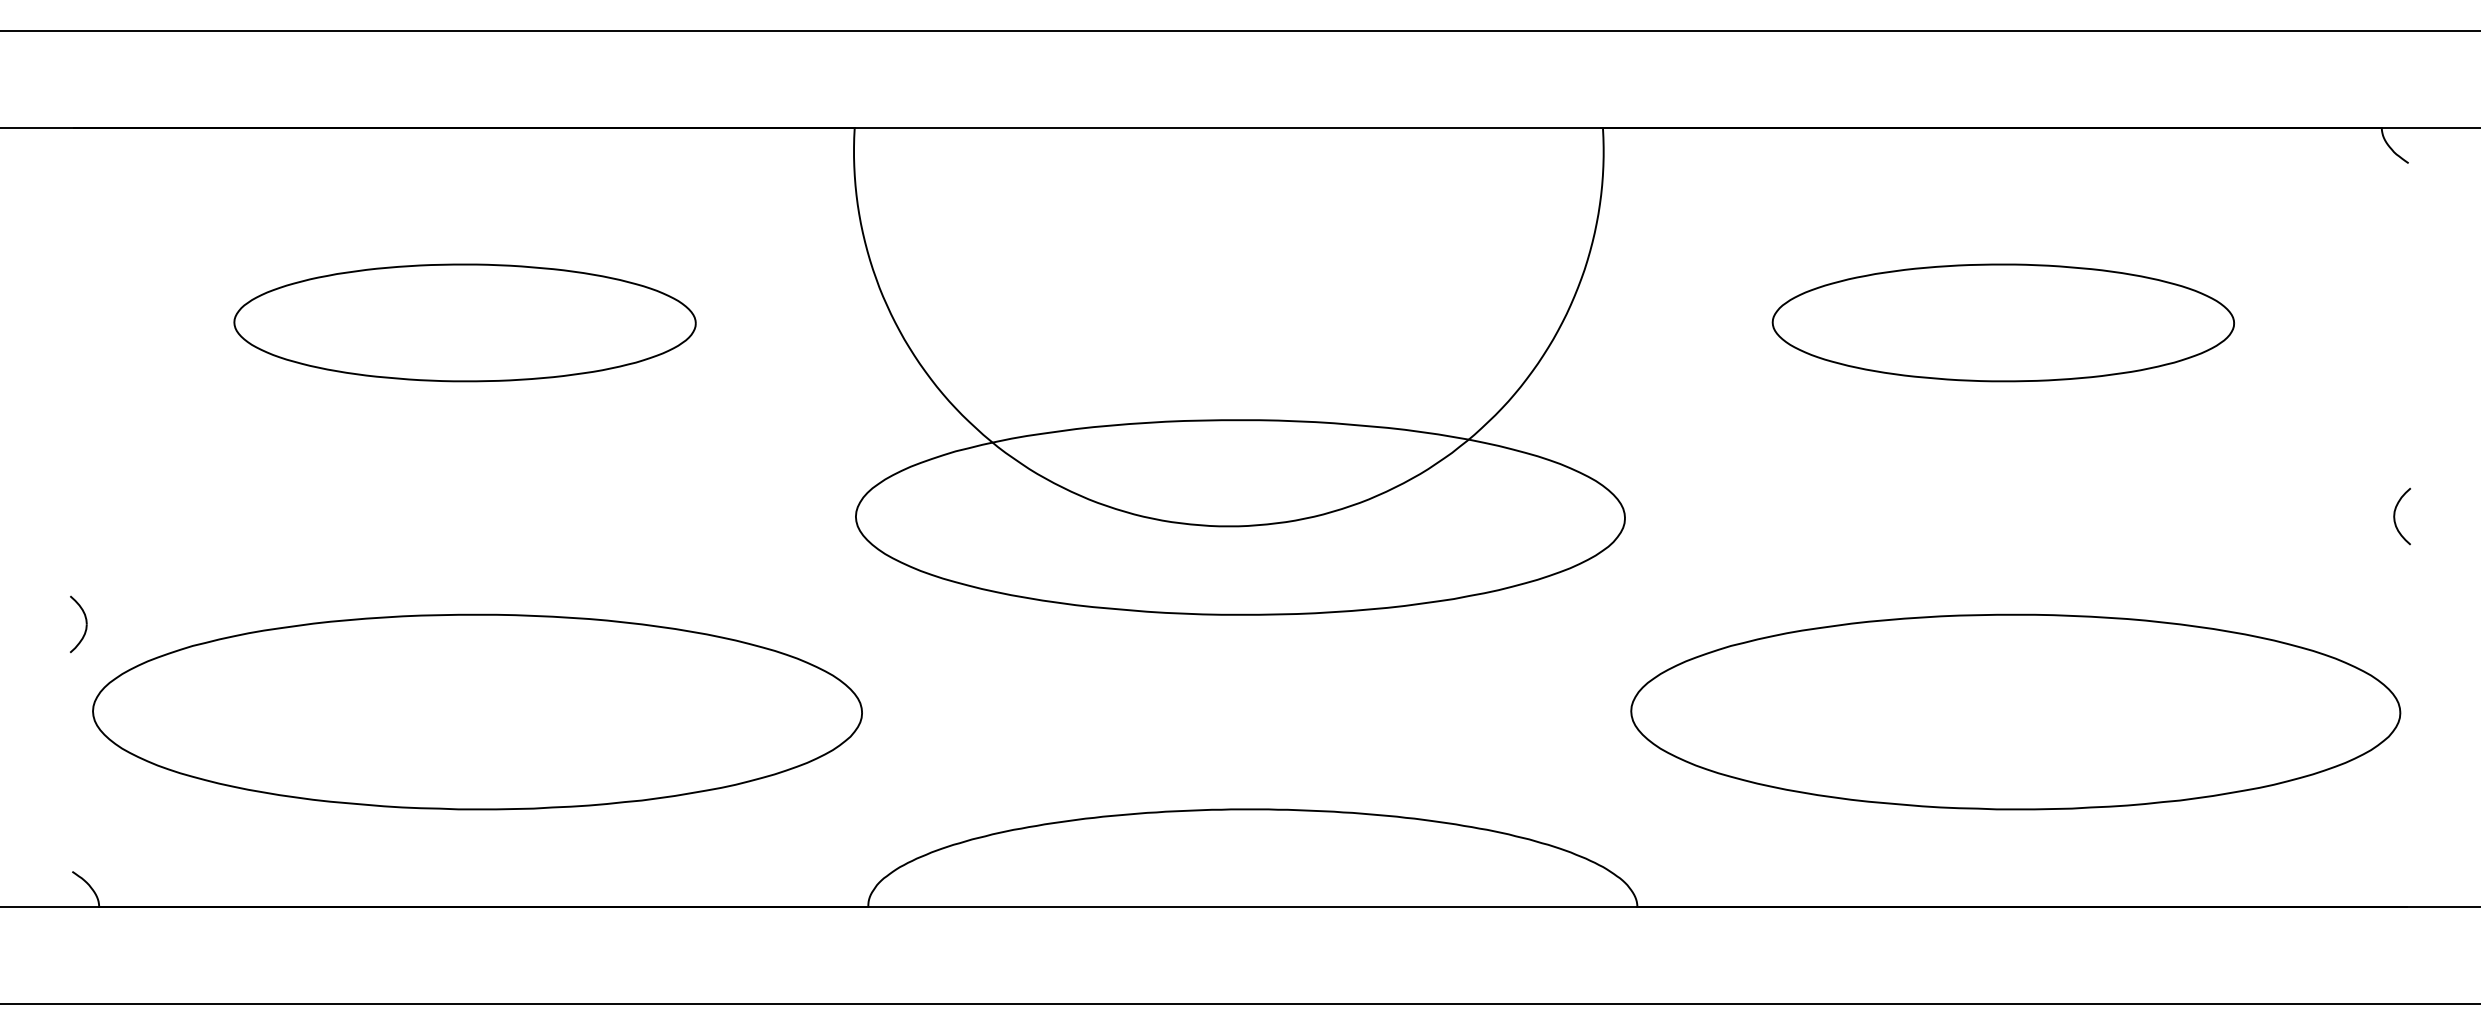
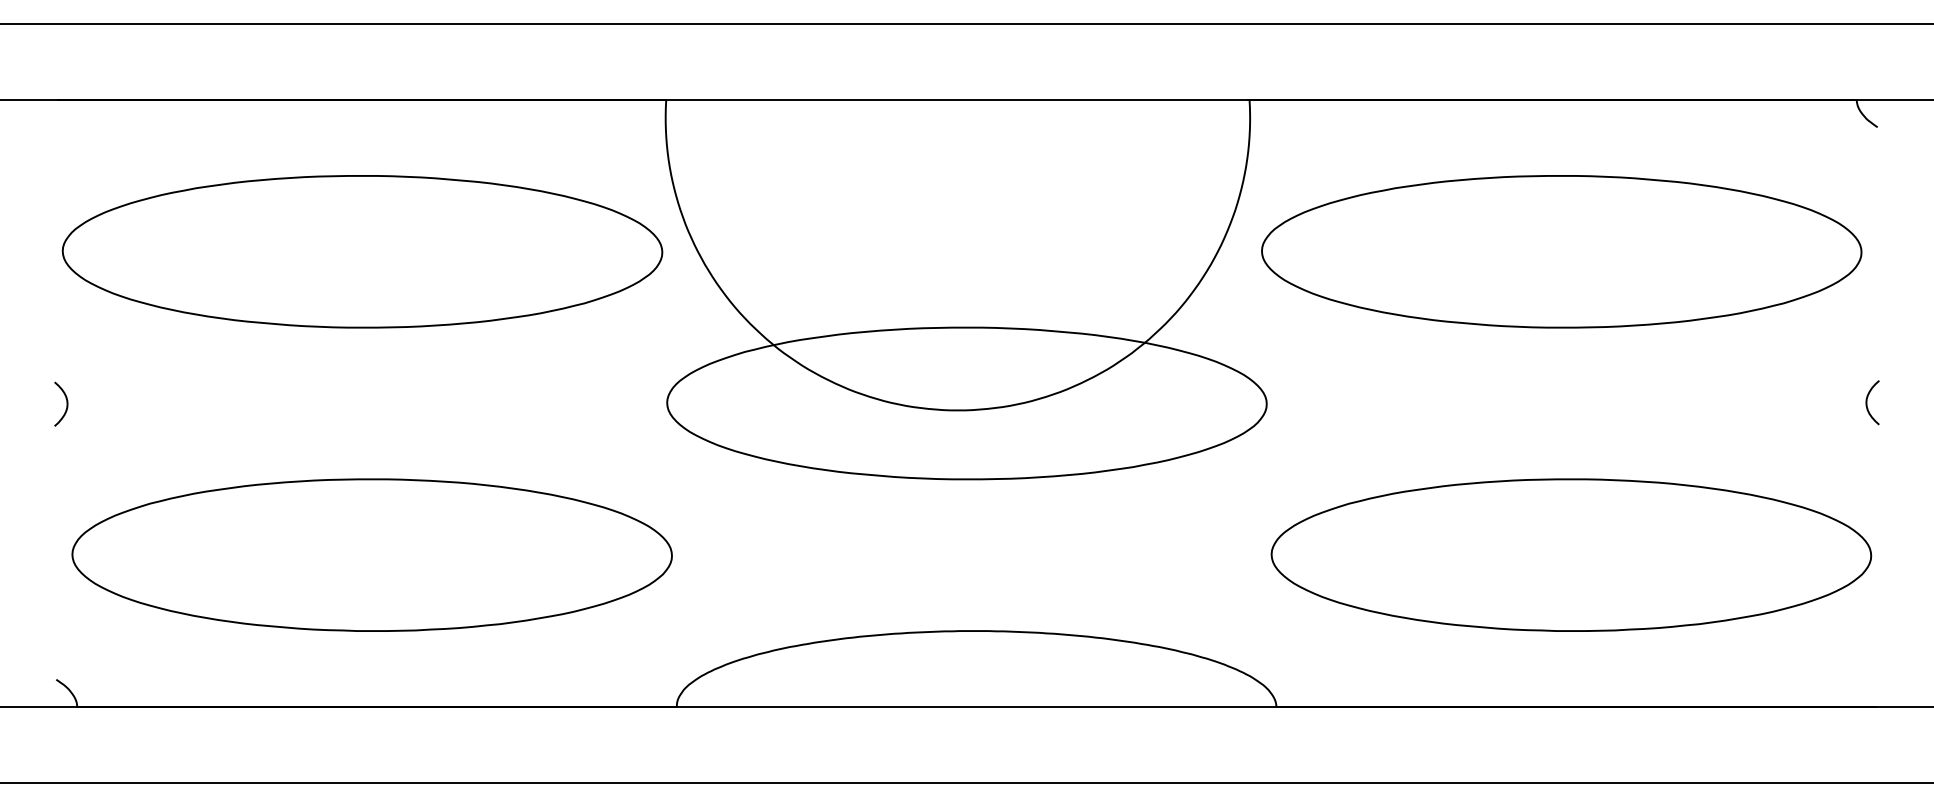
part: (464, 322) -> (362, 251), size x1.67
part: (2003, 322) -> (1561, 251), size x1.67
part: (85, 624) -> (66, 404), moved

